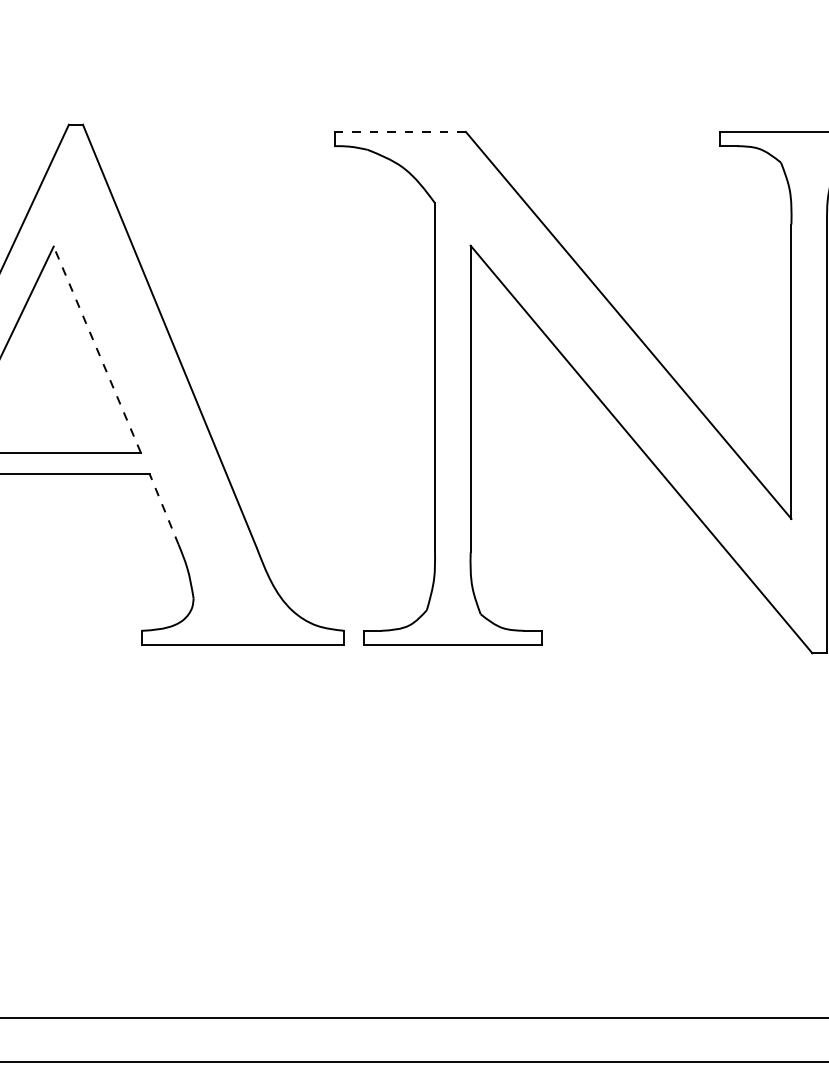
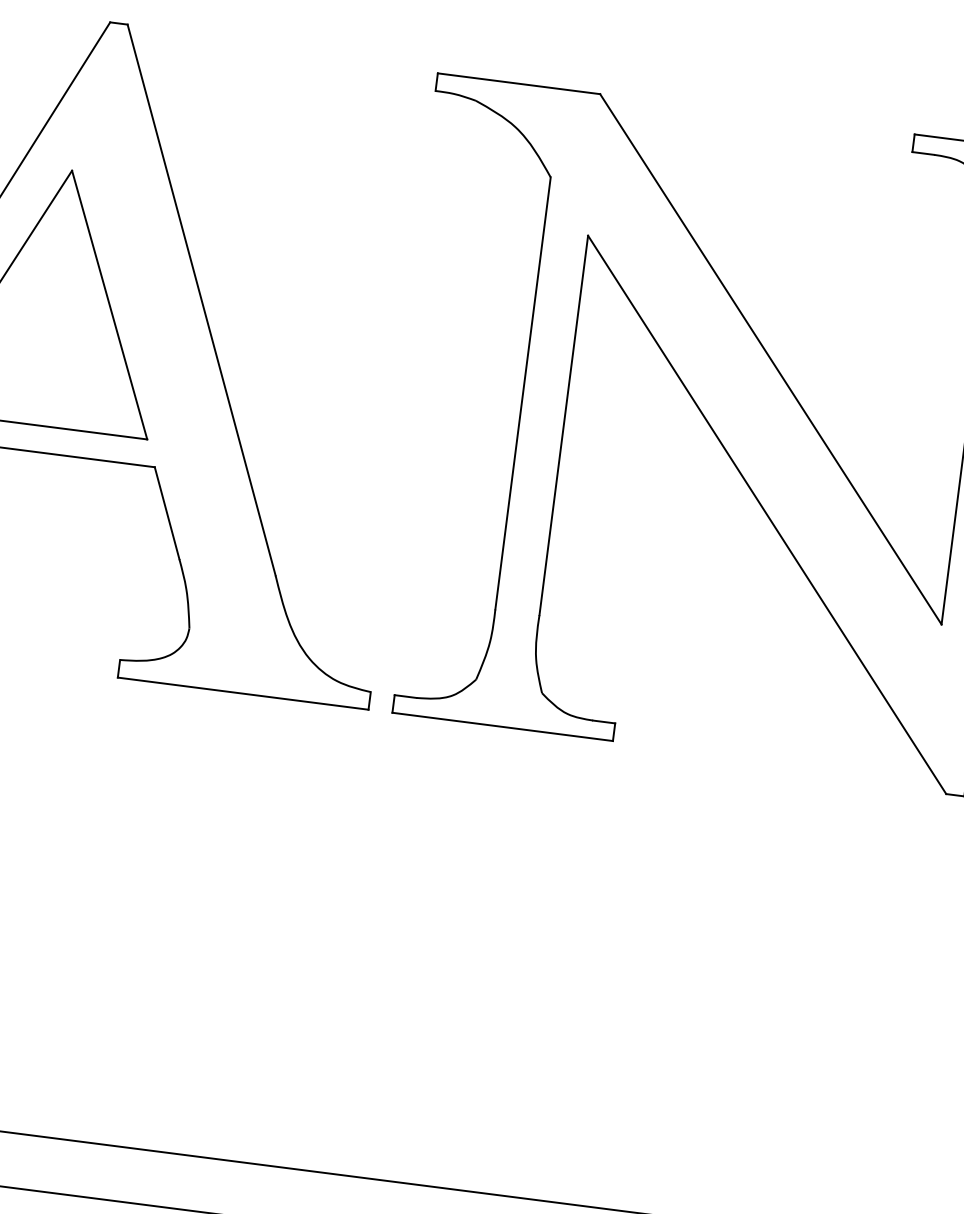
line: (400, 131) -> (519, 83), dashed -> solid
line: (97, 349) -> (109, 304), dashed -> solid
line: (163, 508) -> (166, 512), dashed -> solid

